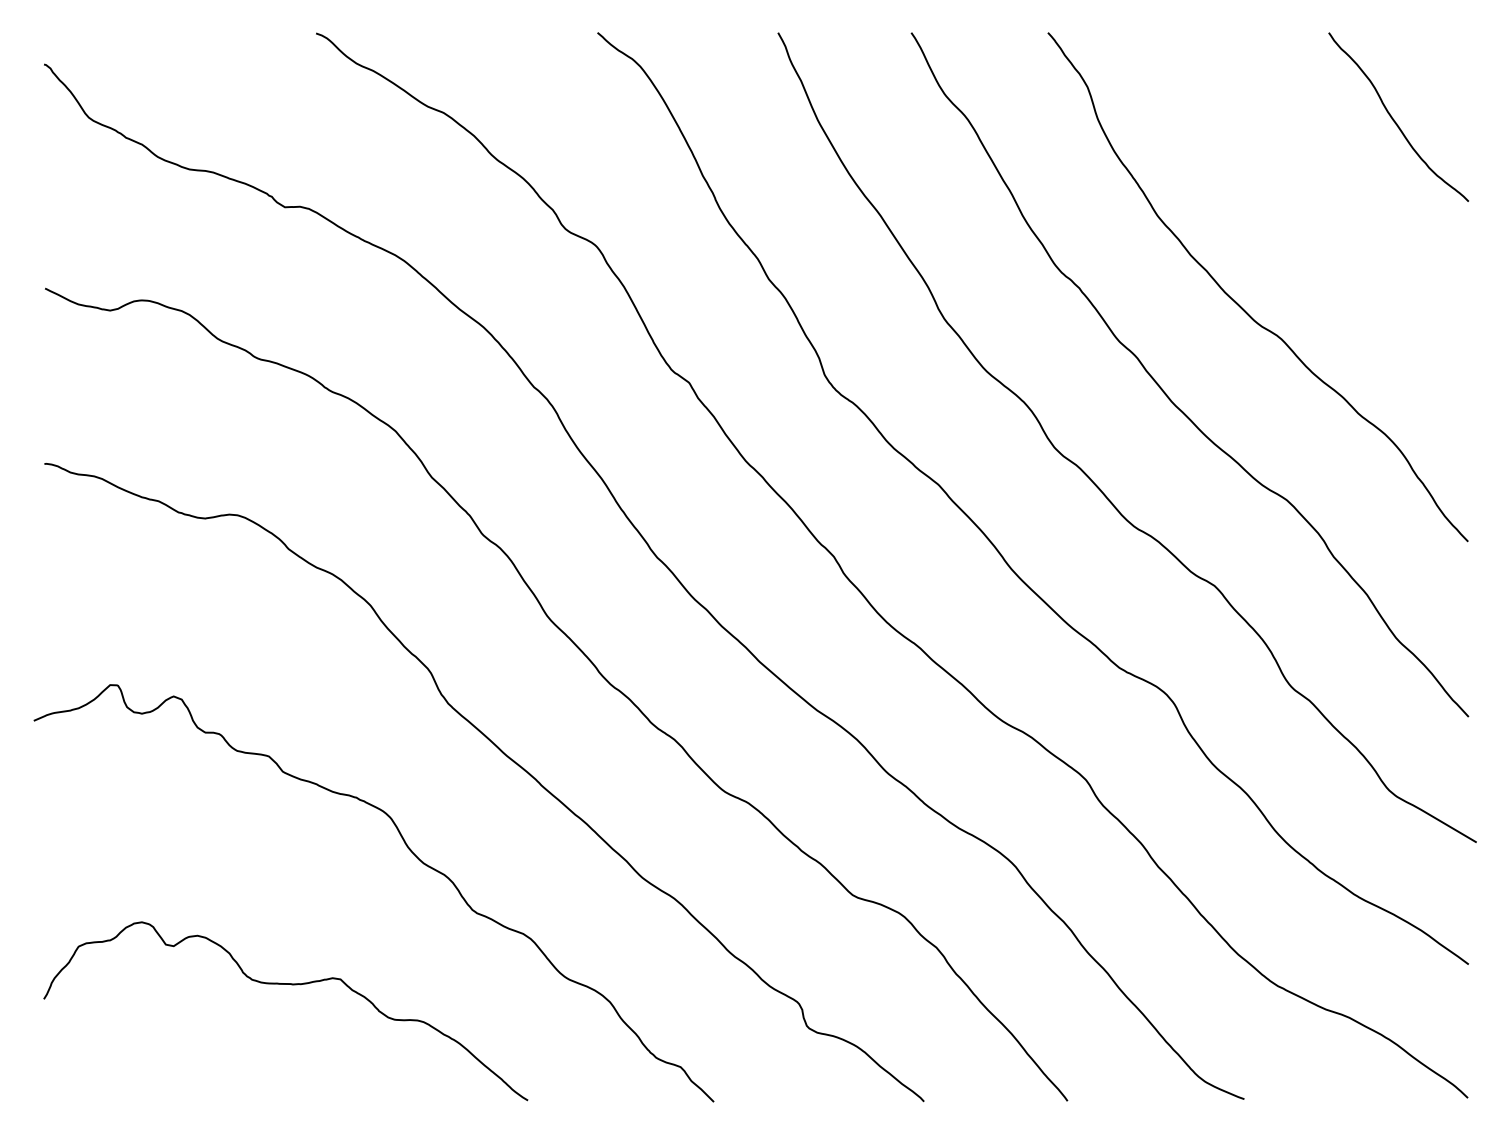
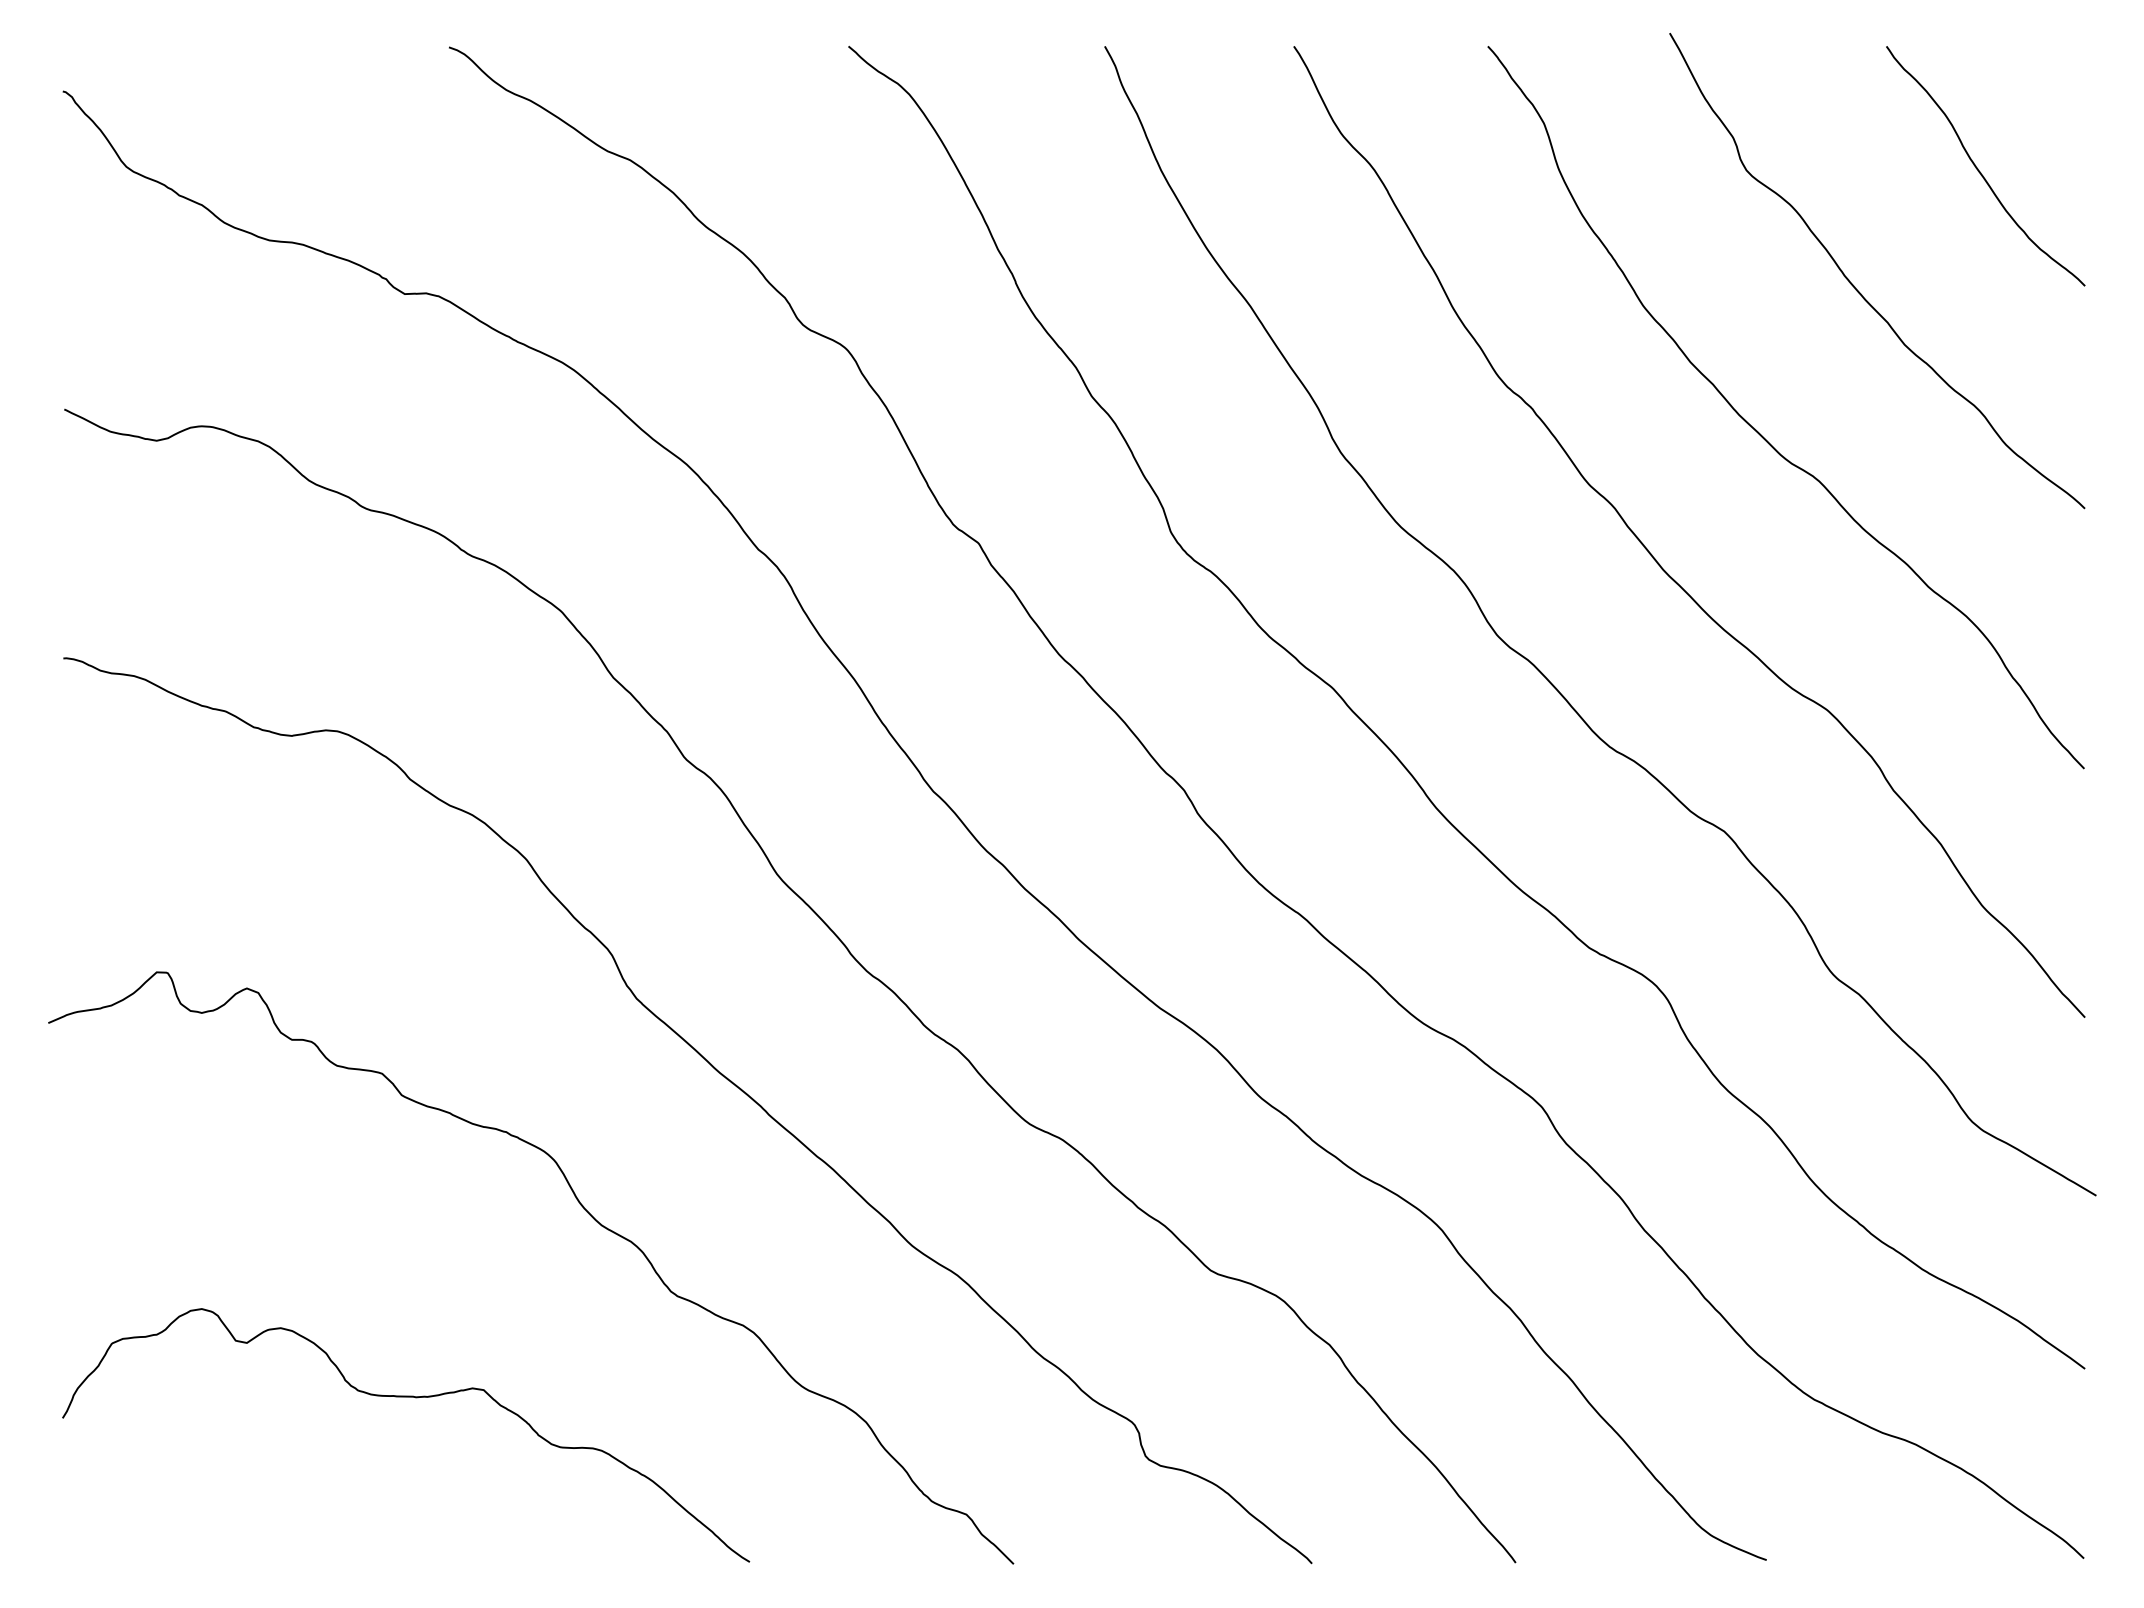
curve: (1309, 204) -> (1858, 290), added

